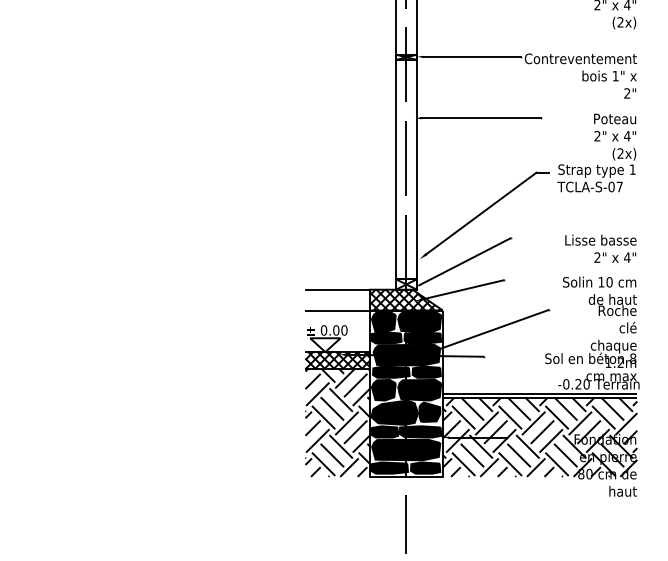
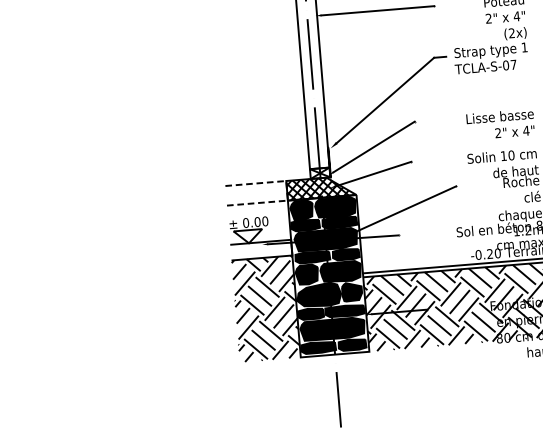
line: (370, 300) -> (287, 191), solid -> dashed
hatch: (337, 360) -> (261, 250), removed

